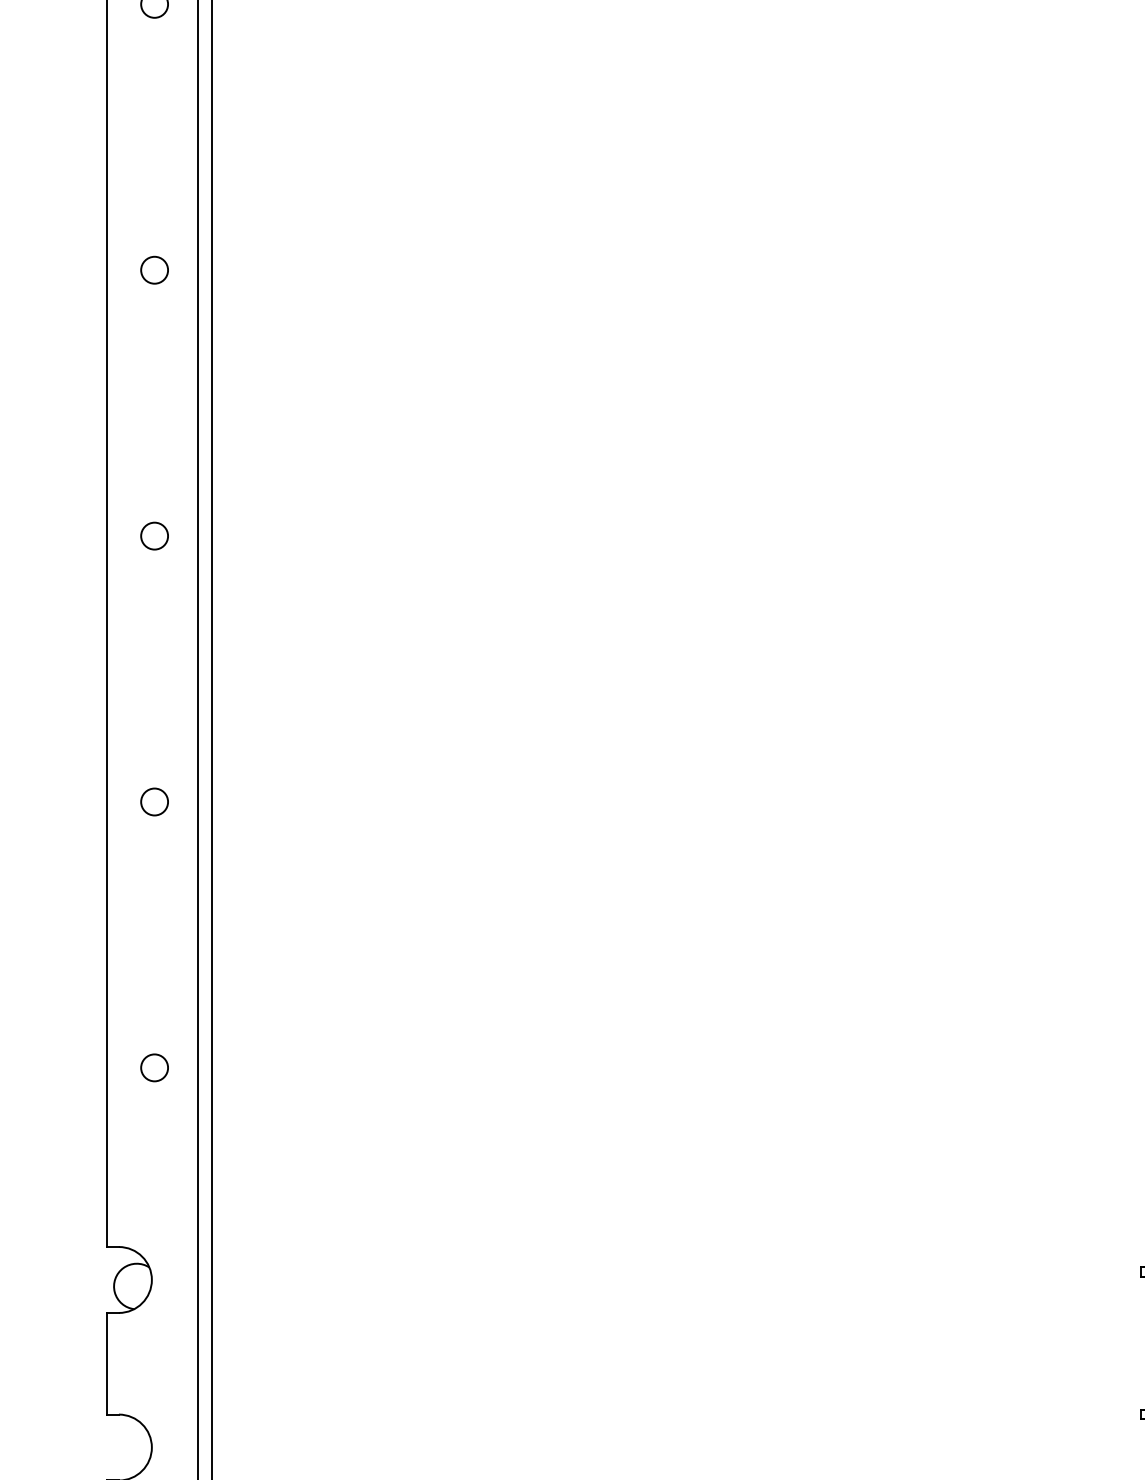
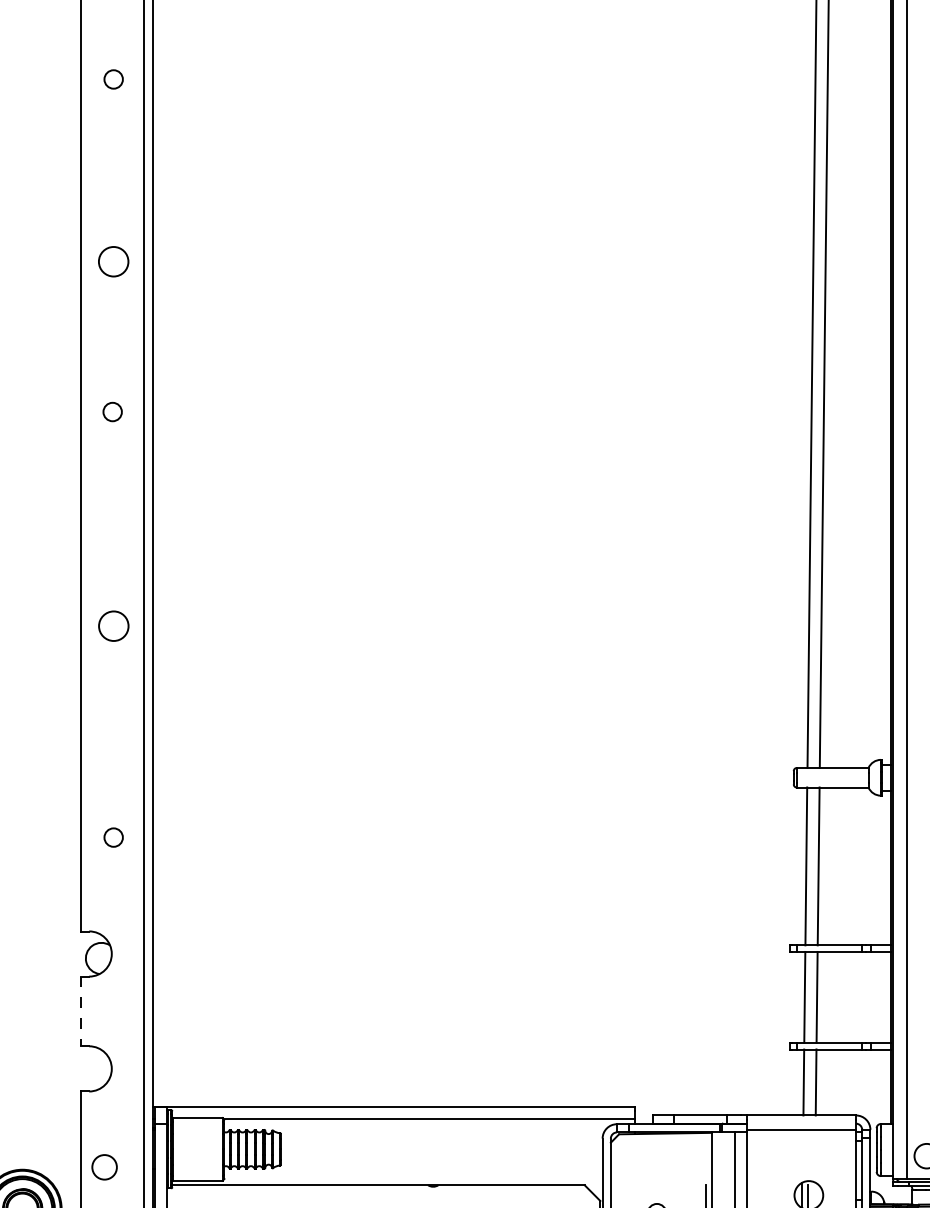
circle: (154, 269) -> (113, 261), size x1.6
circle: (154, 535) -> (112, 411), moved
circle: (154, 802) -> (113, 626), size x1.6
circle: (154, 1067) -> (113, 837), moved
line: (106, 1363) -> (80, 1011), solid -> dashed

